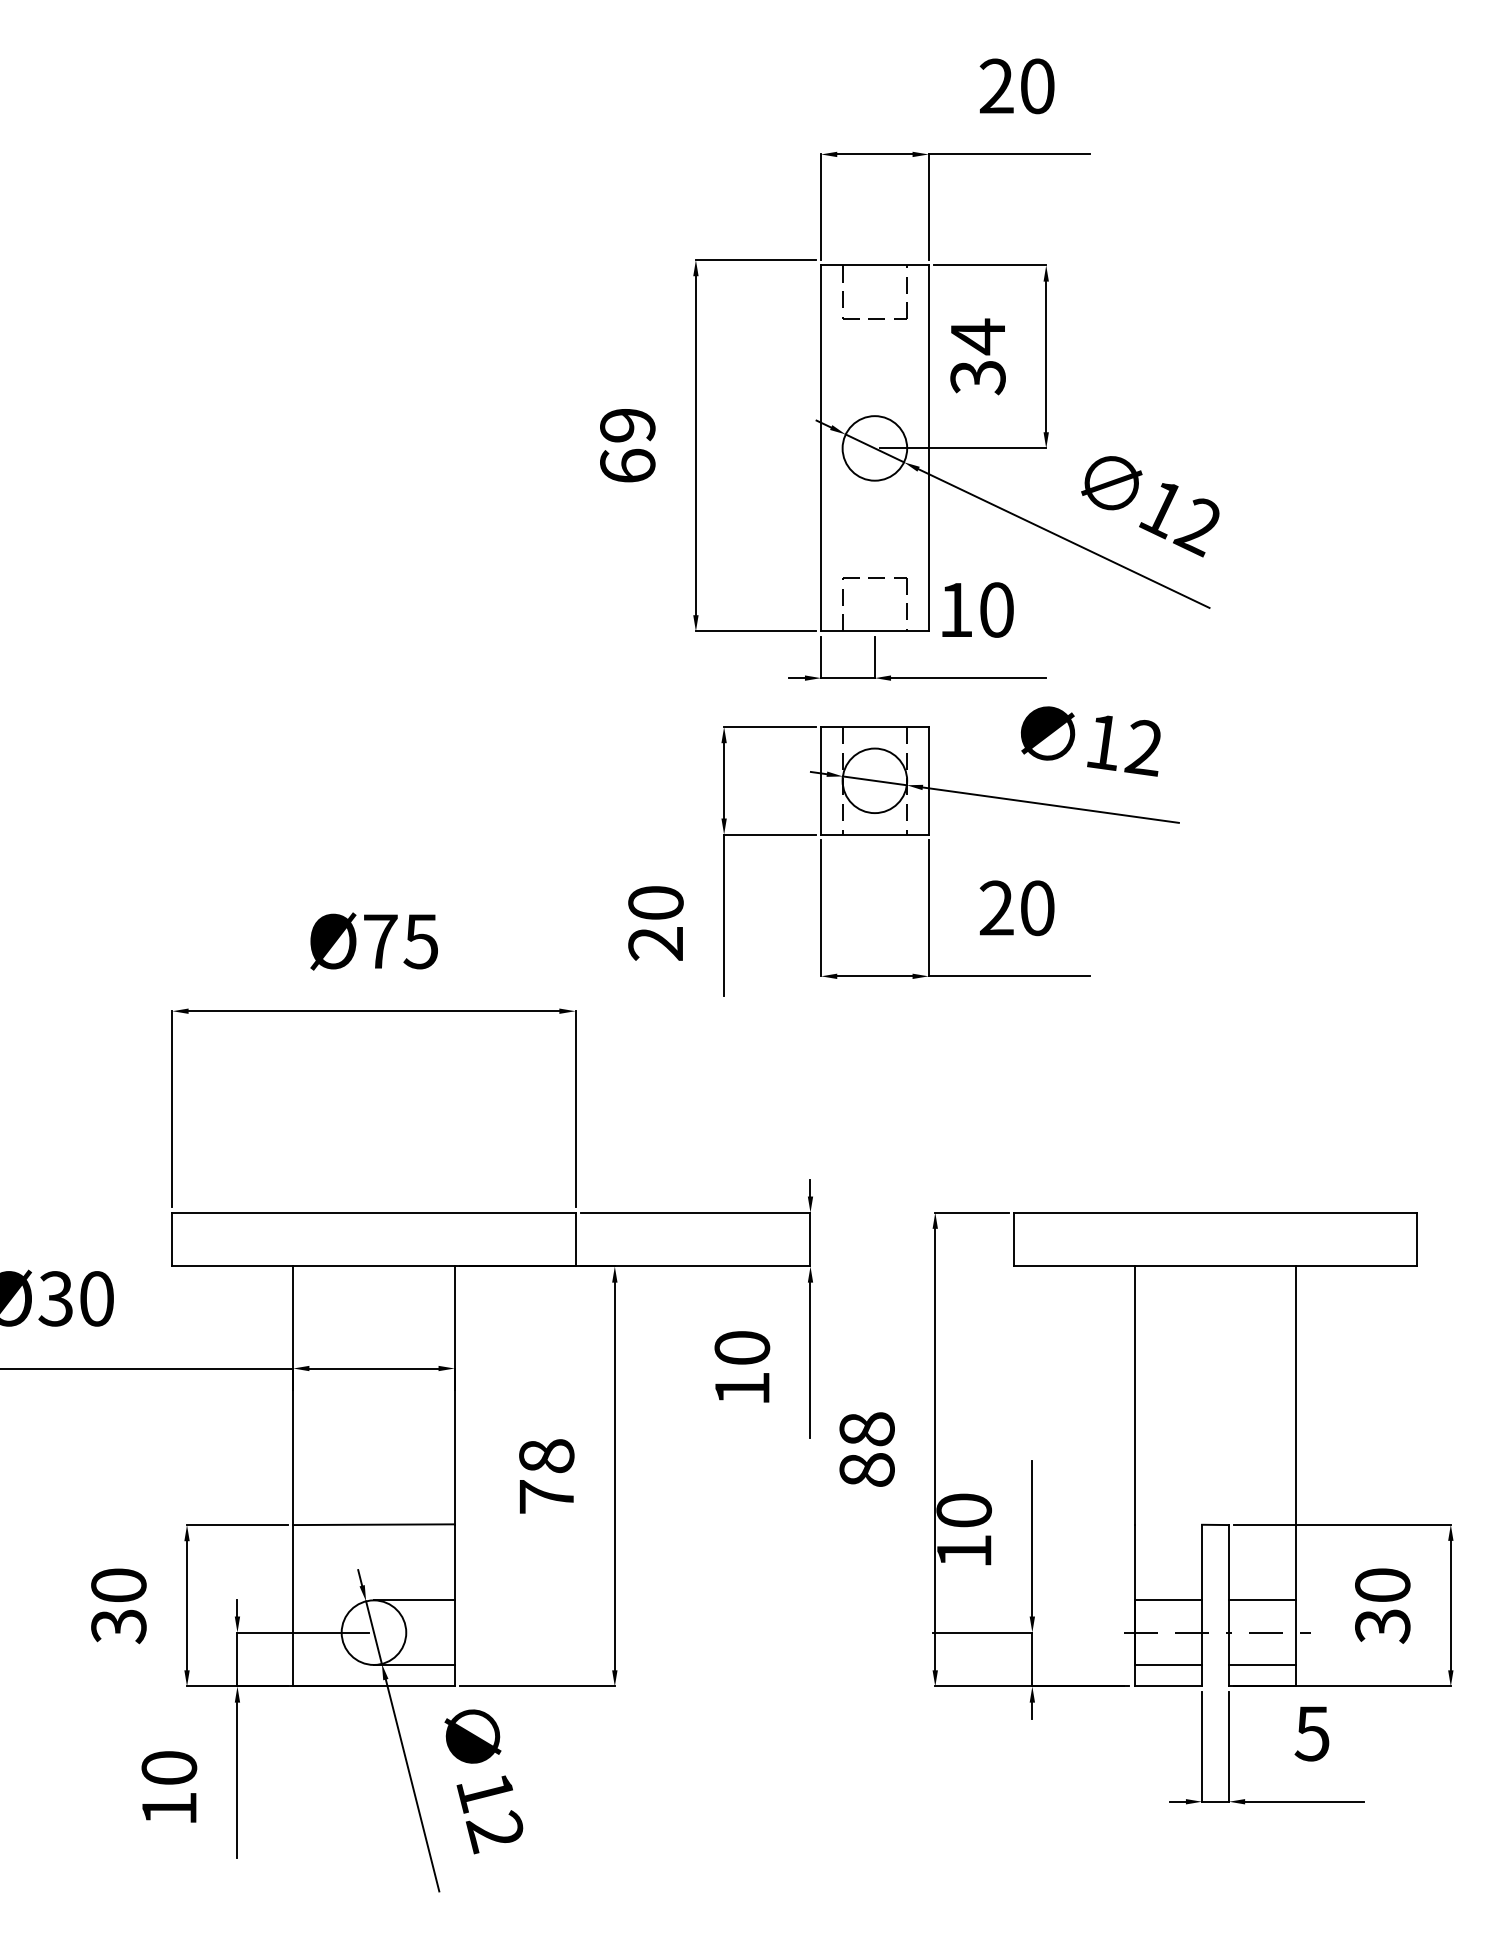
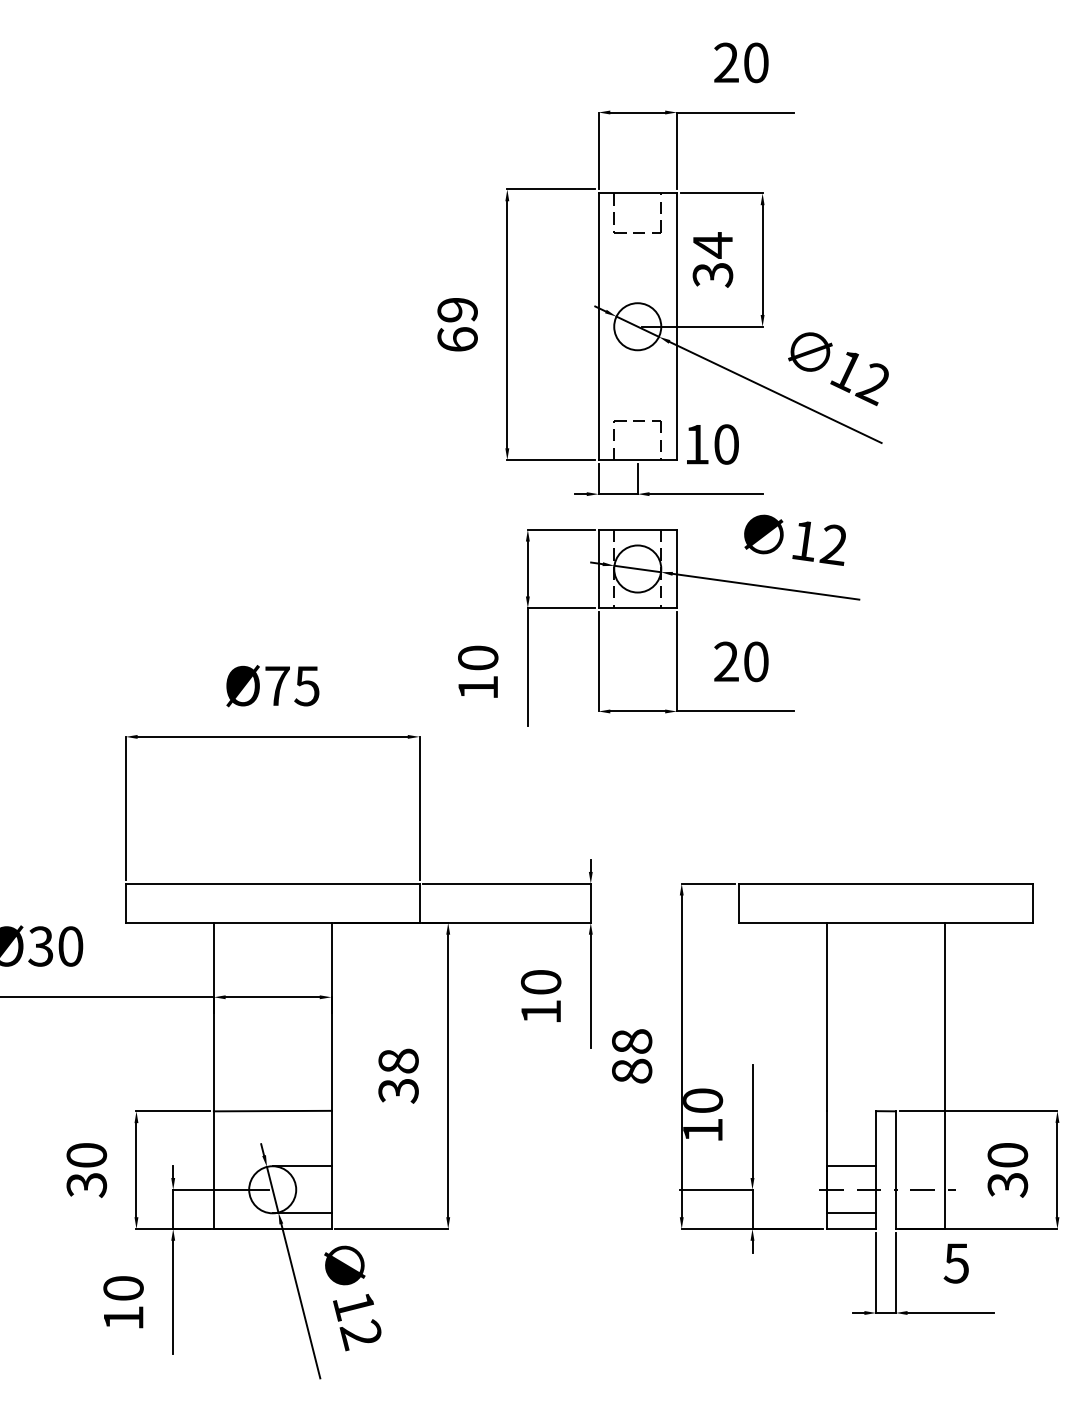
text: (655, 943) -> (477, 687), 20 -> 10
text: (546, 1496) -> (398, 1090), 78 -> 38
line: (1261, 1600) -> (919, 1166), removed
line: (1261, 1665) -> (919, 1213), removed

